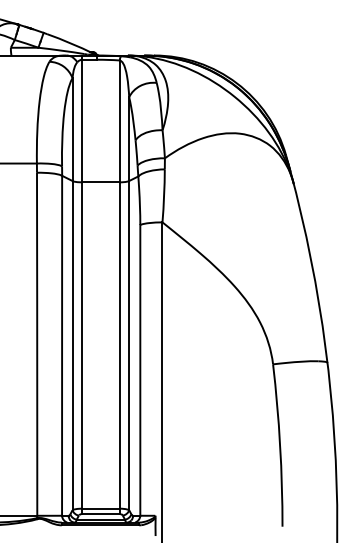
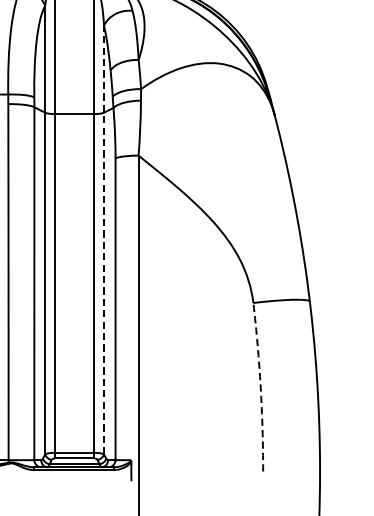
line: (129, 303) -> (104, 239), solid -> dashed
arc: (280, 445) -> (261, 387), solid -> dashed

